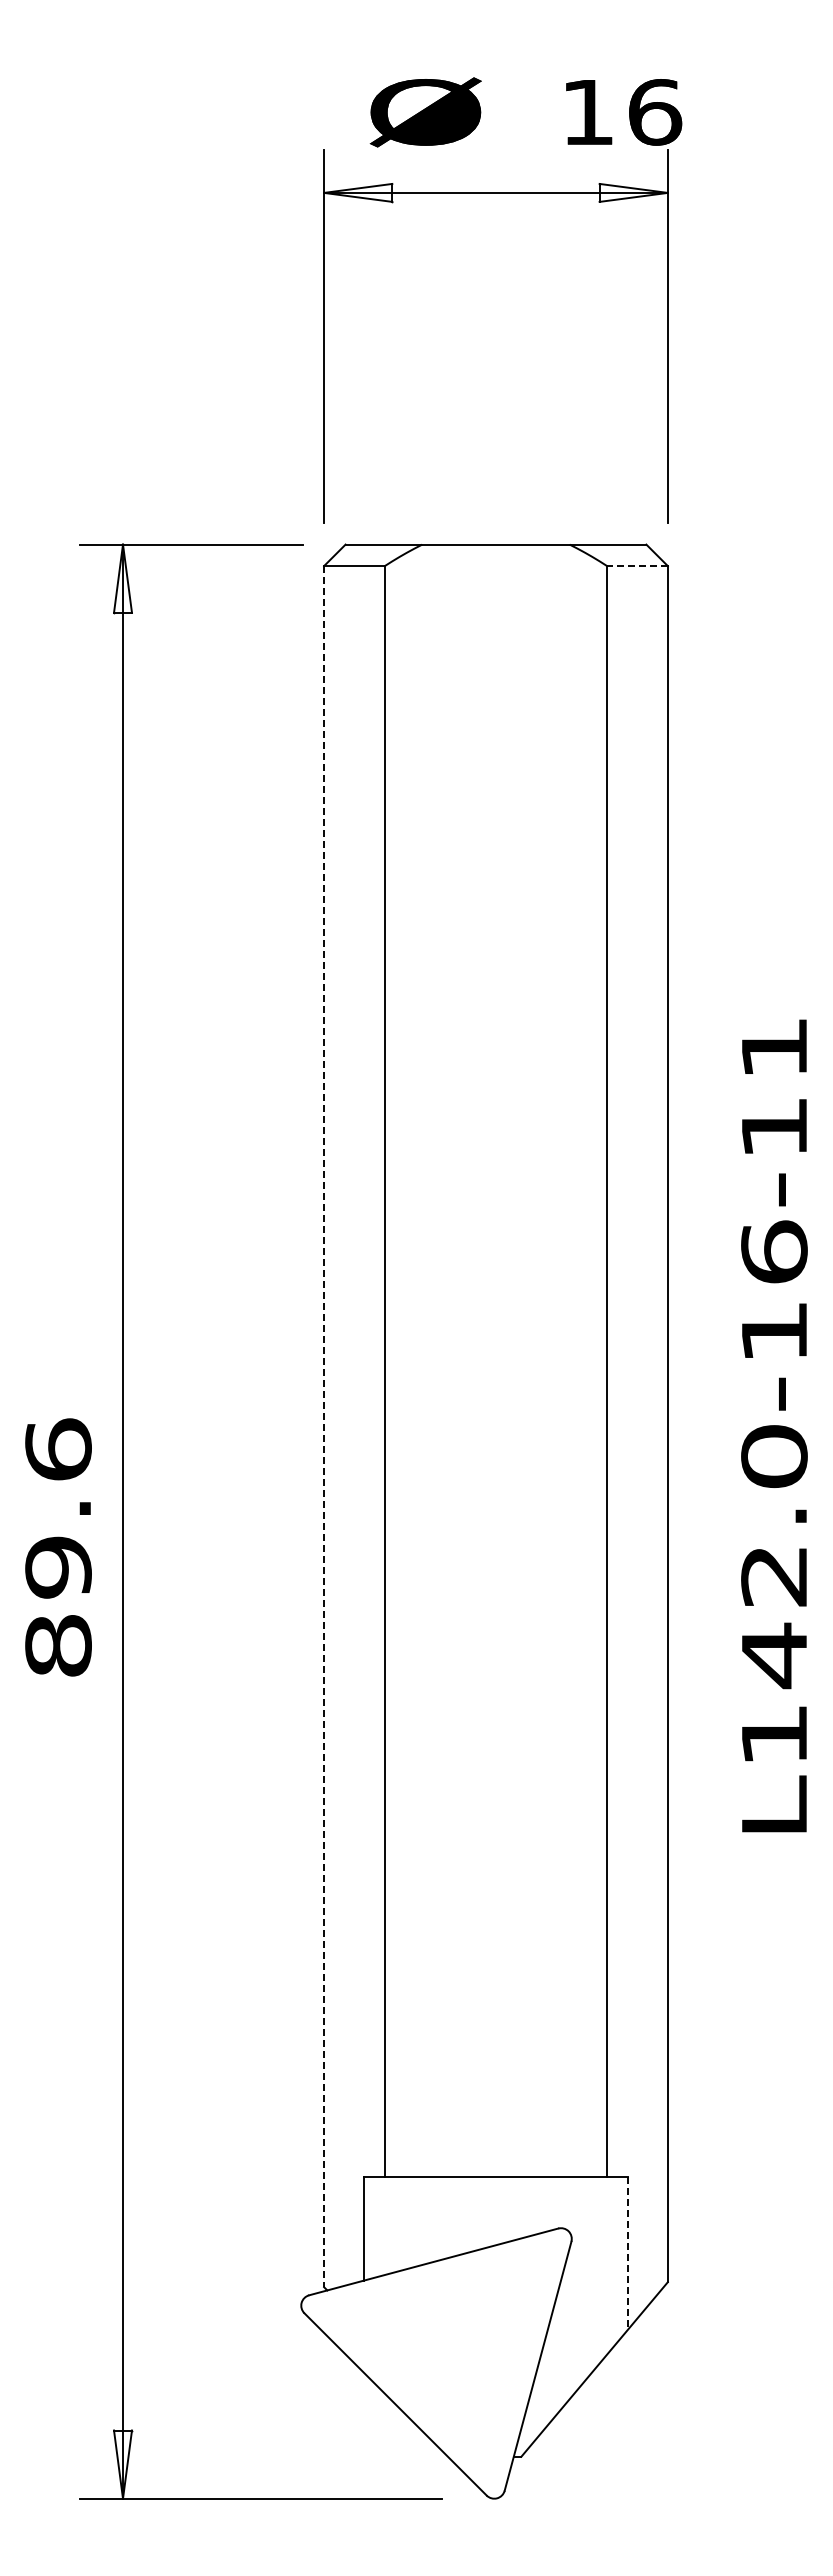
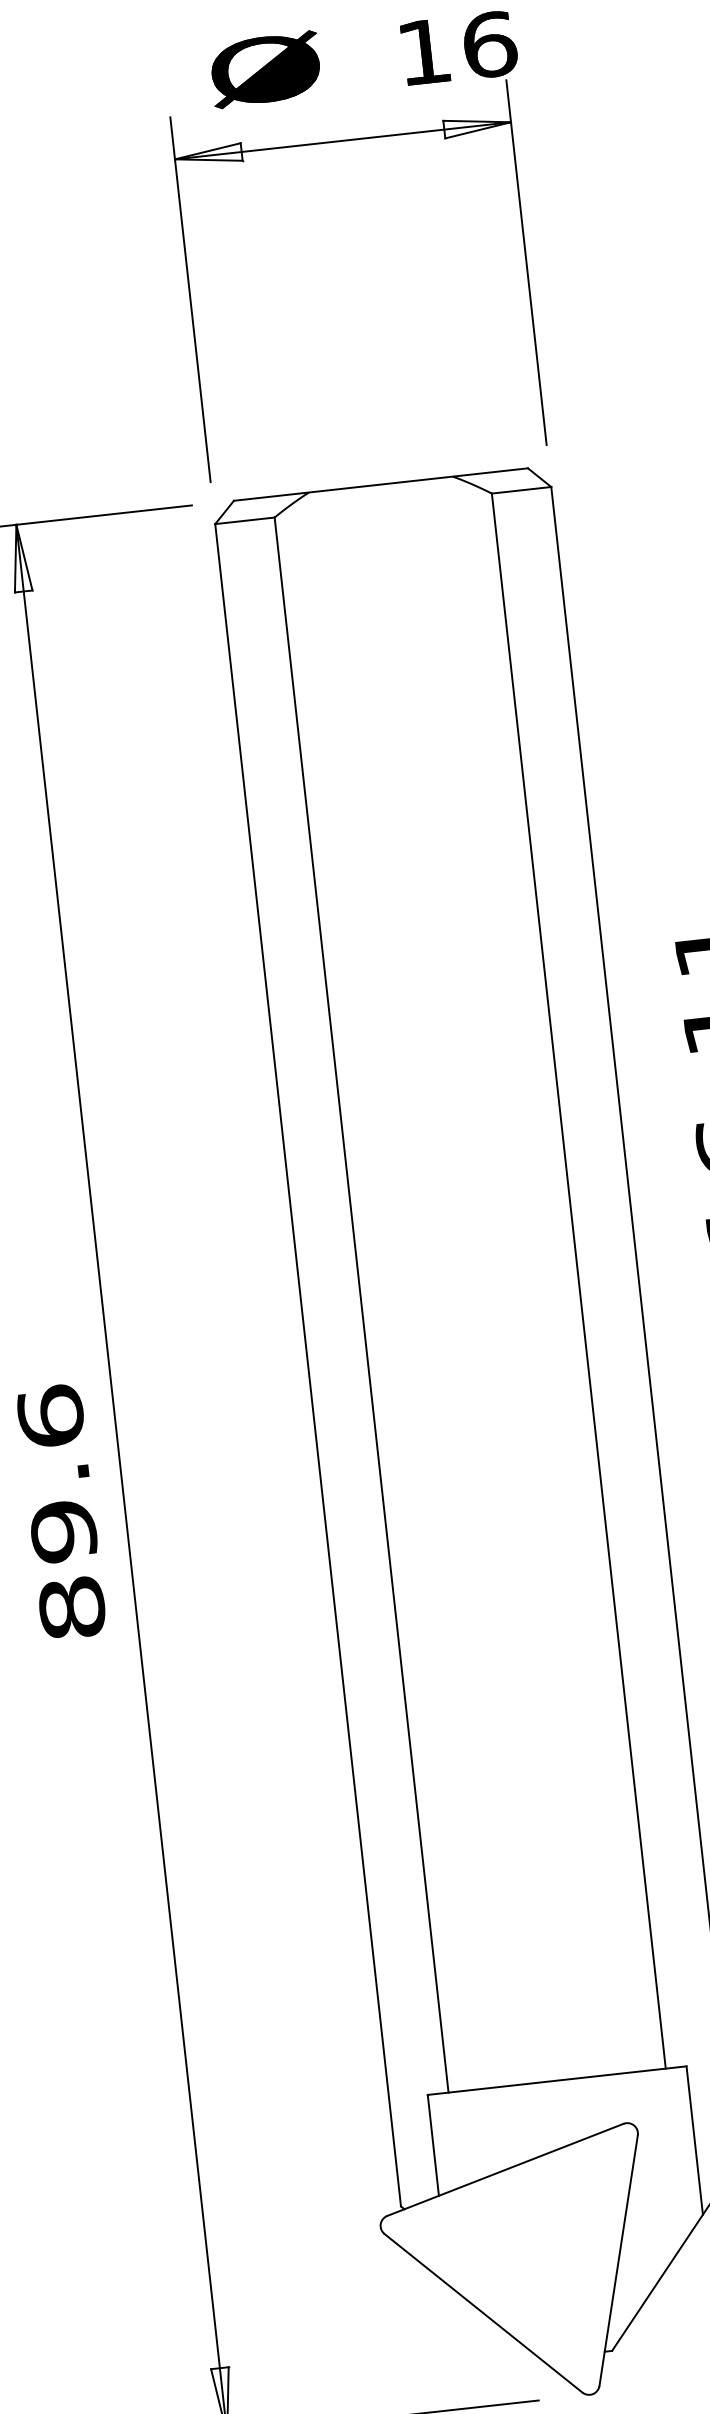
line: (636, 566) -> (520, 490), dashed -> solid
line: (324, 1426) -> (308, 1365), dashed -> solid
line: (628, 2253) -> (694, 2140), dashed -> solid

